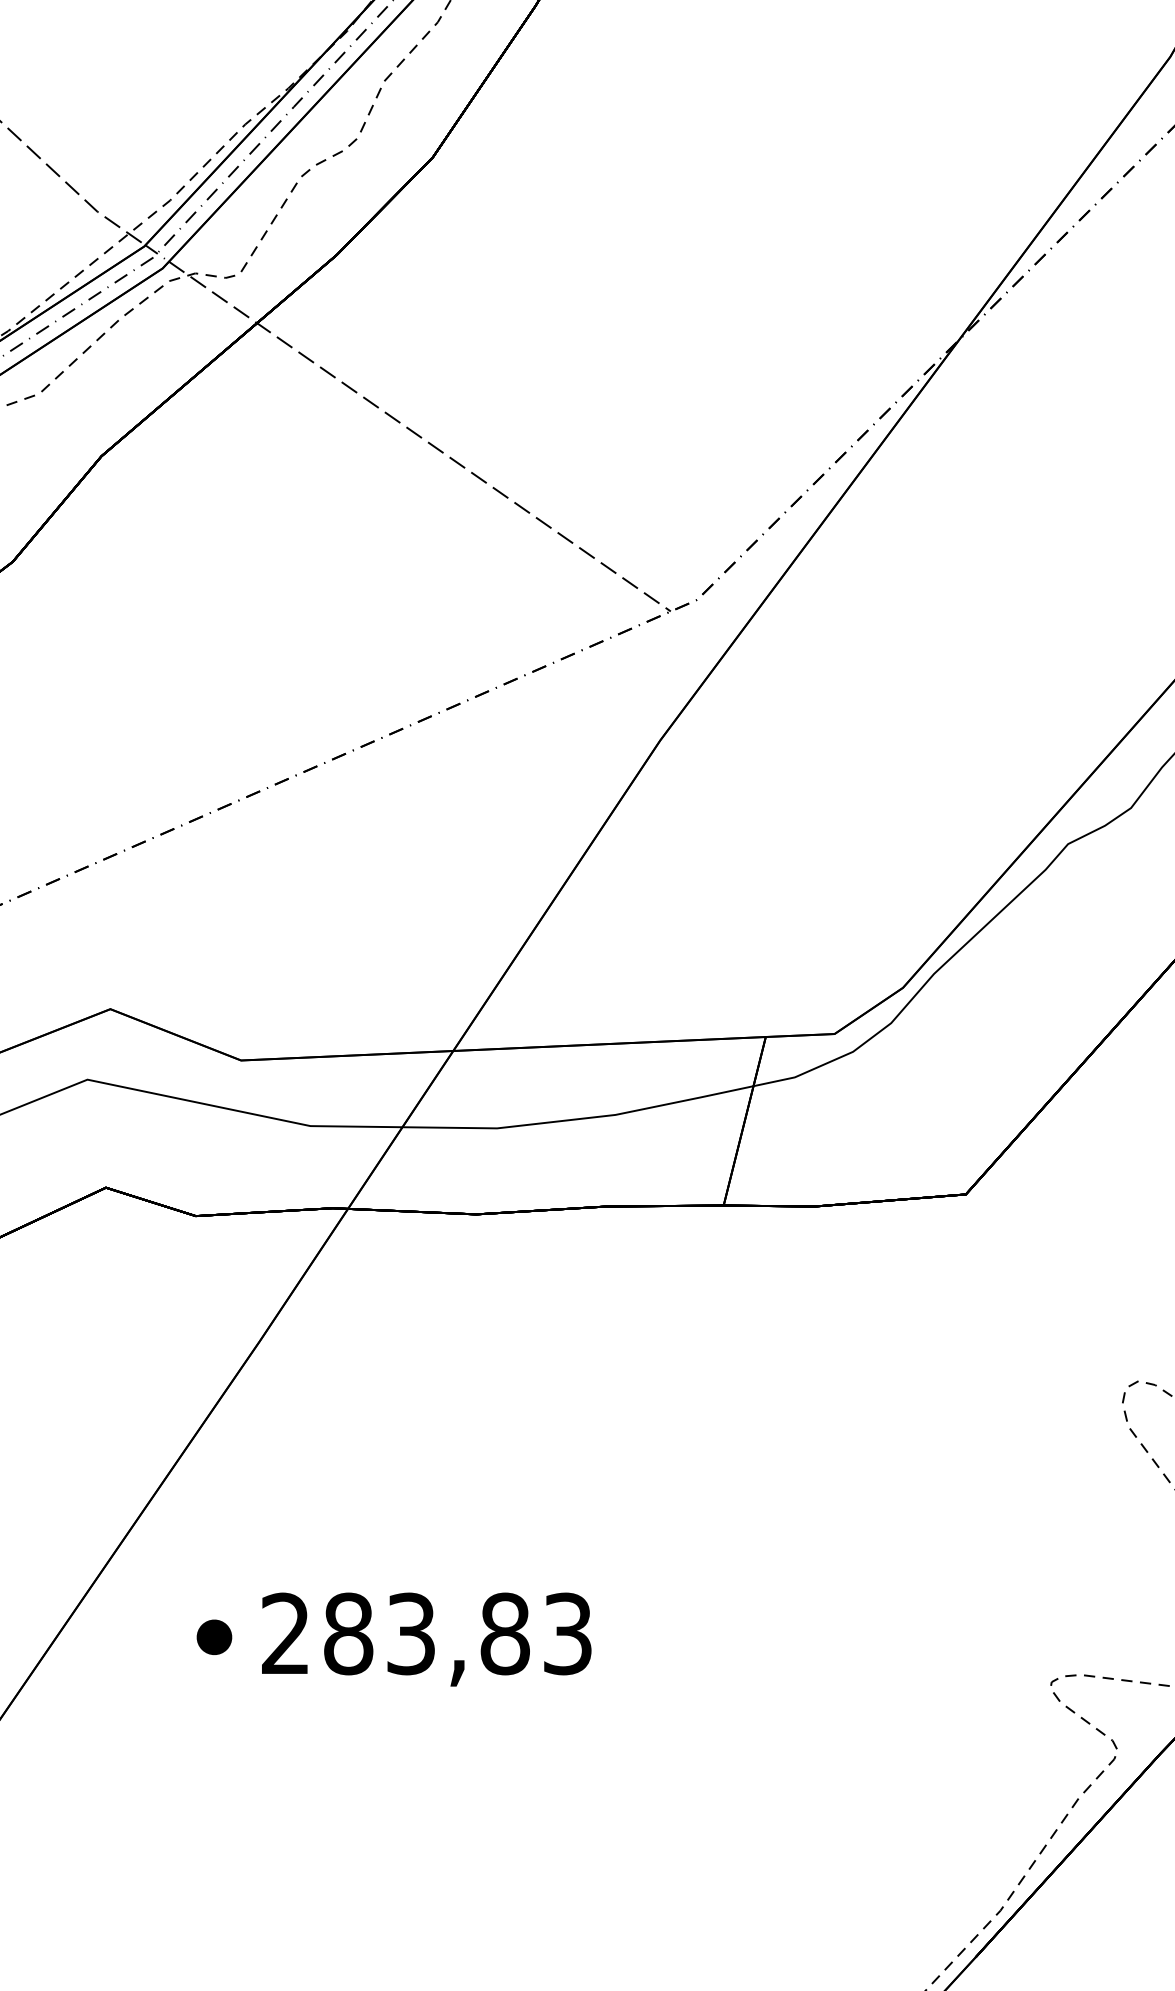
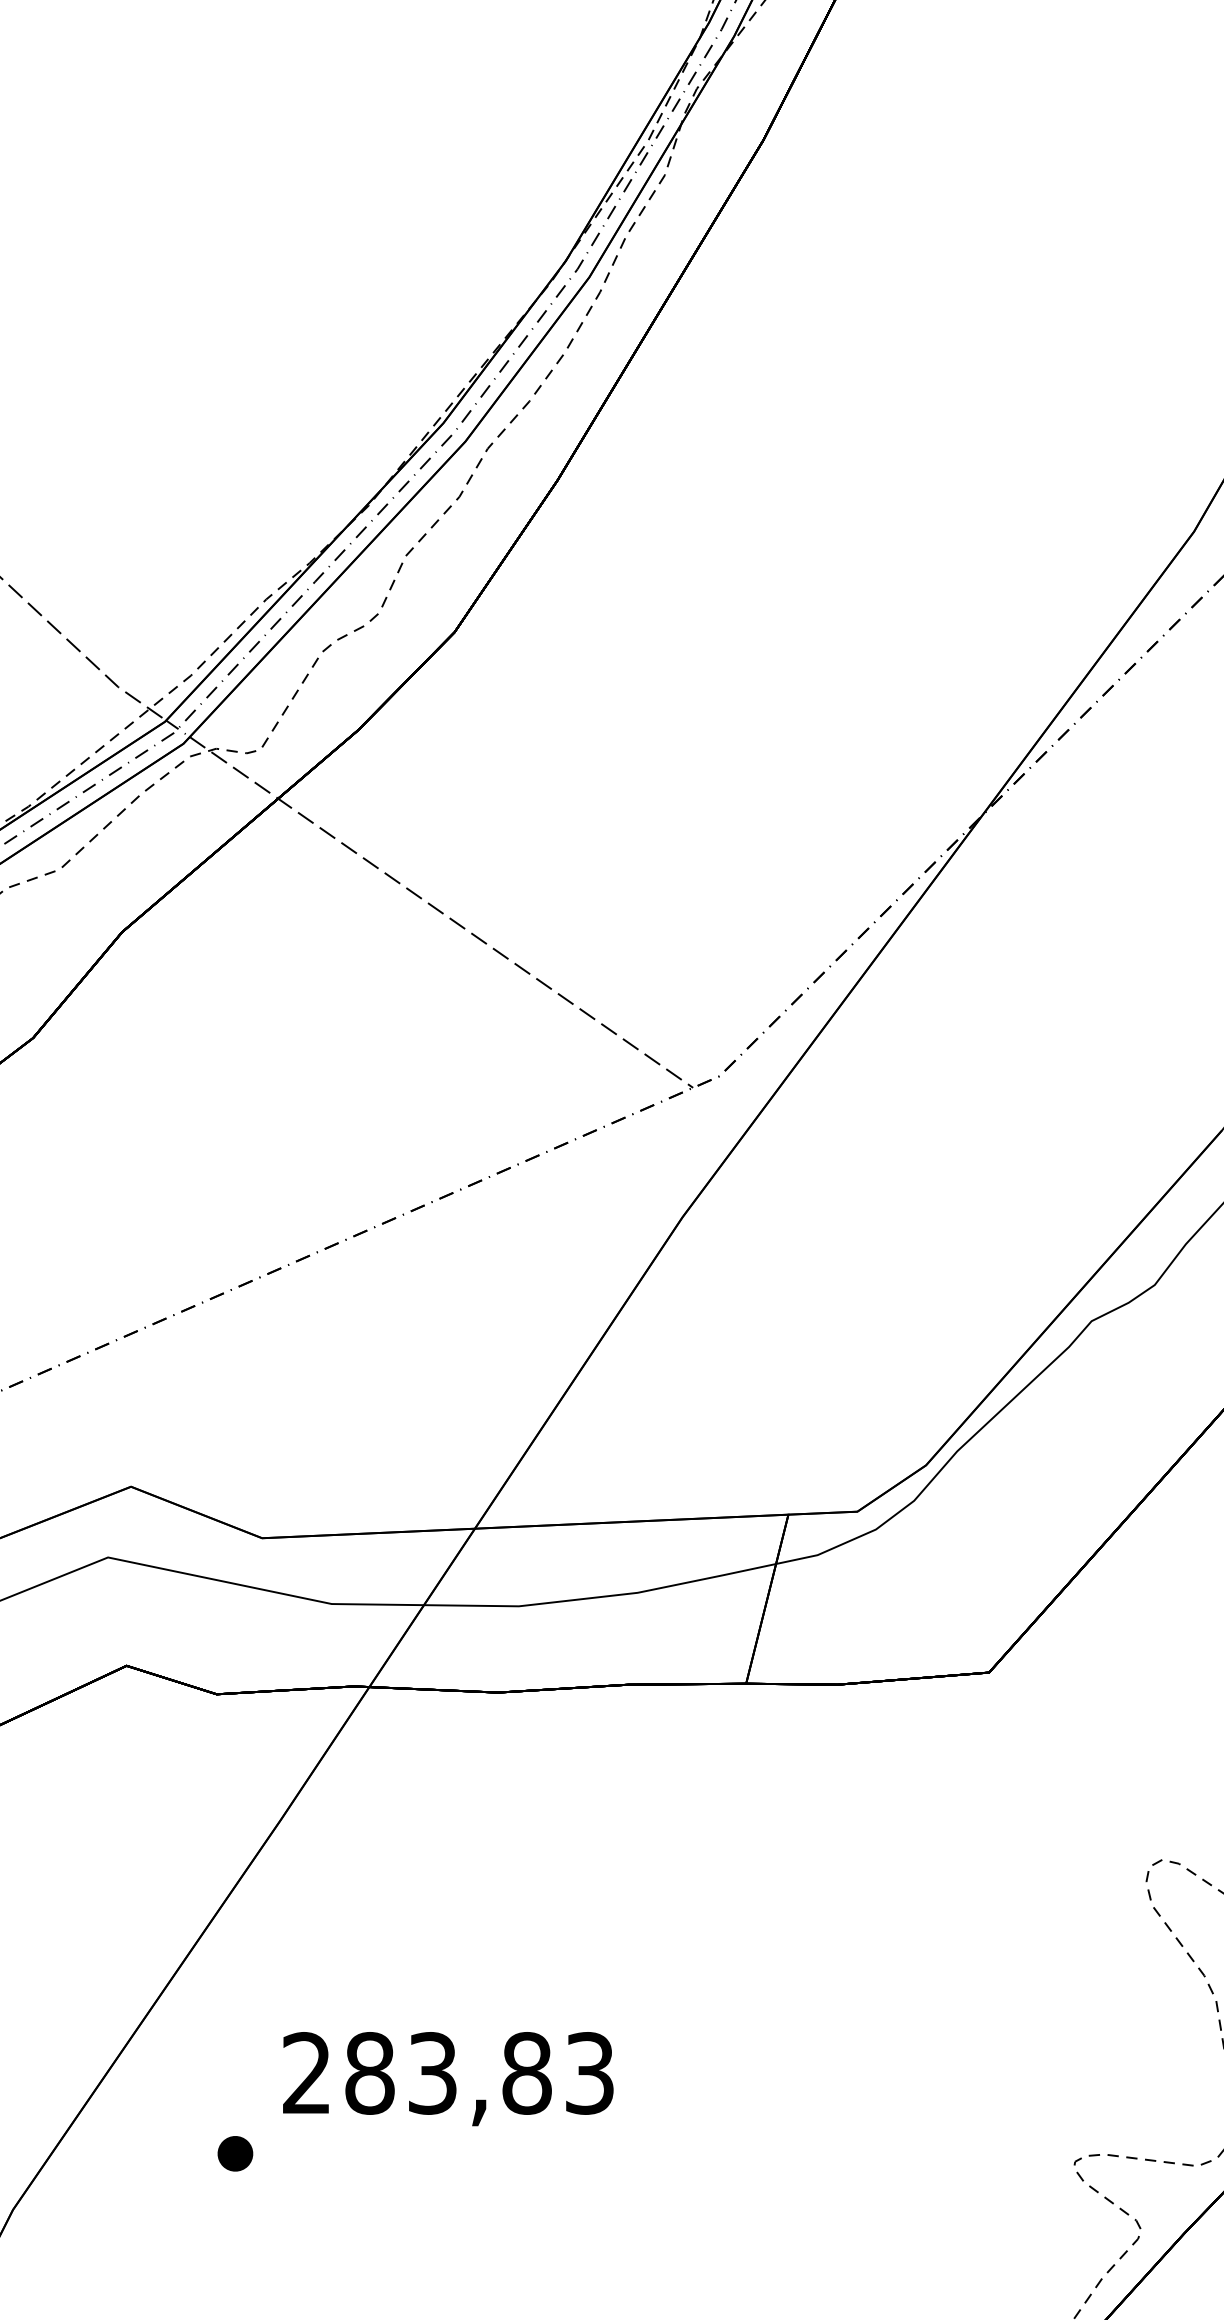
part: (214, 1637) -> (235, 2153), moved
text: (426, 1640) -> (448, 2079), moved

